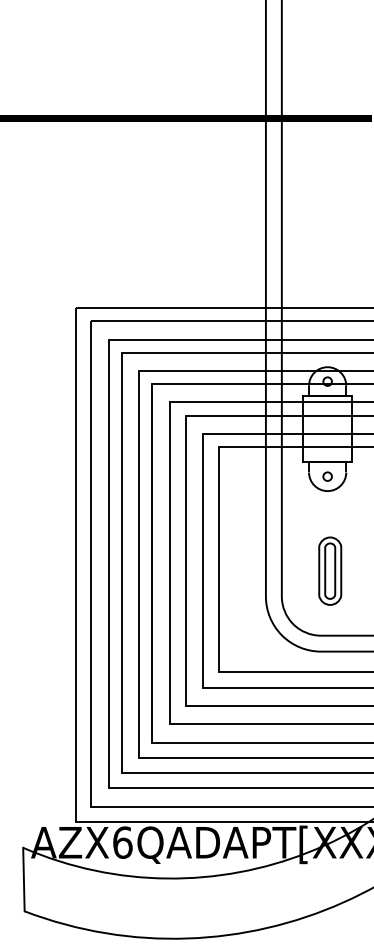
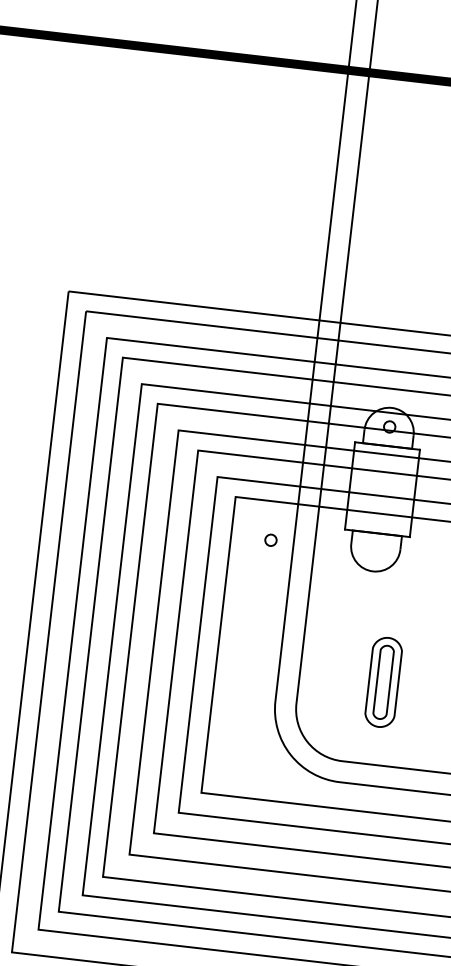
circle: (327, 476) -> (270, 540), moved
part: (330, 570) -> (384, 681), moved

